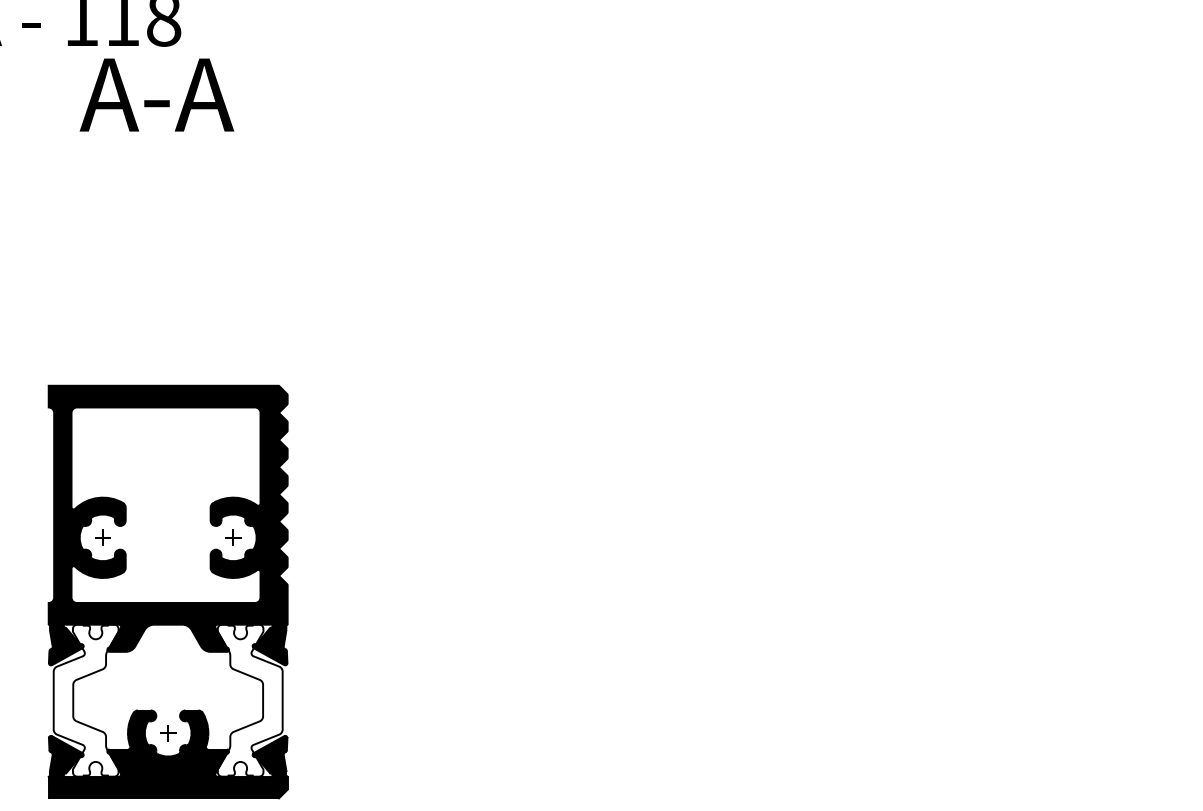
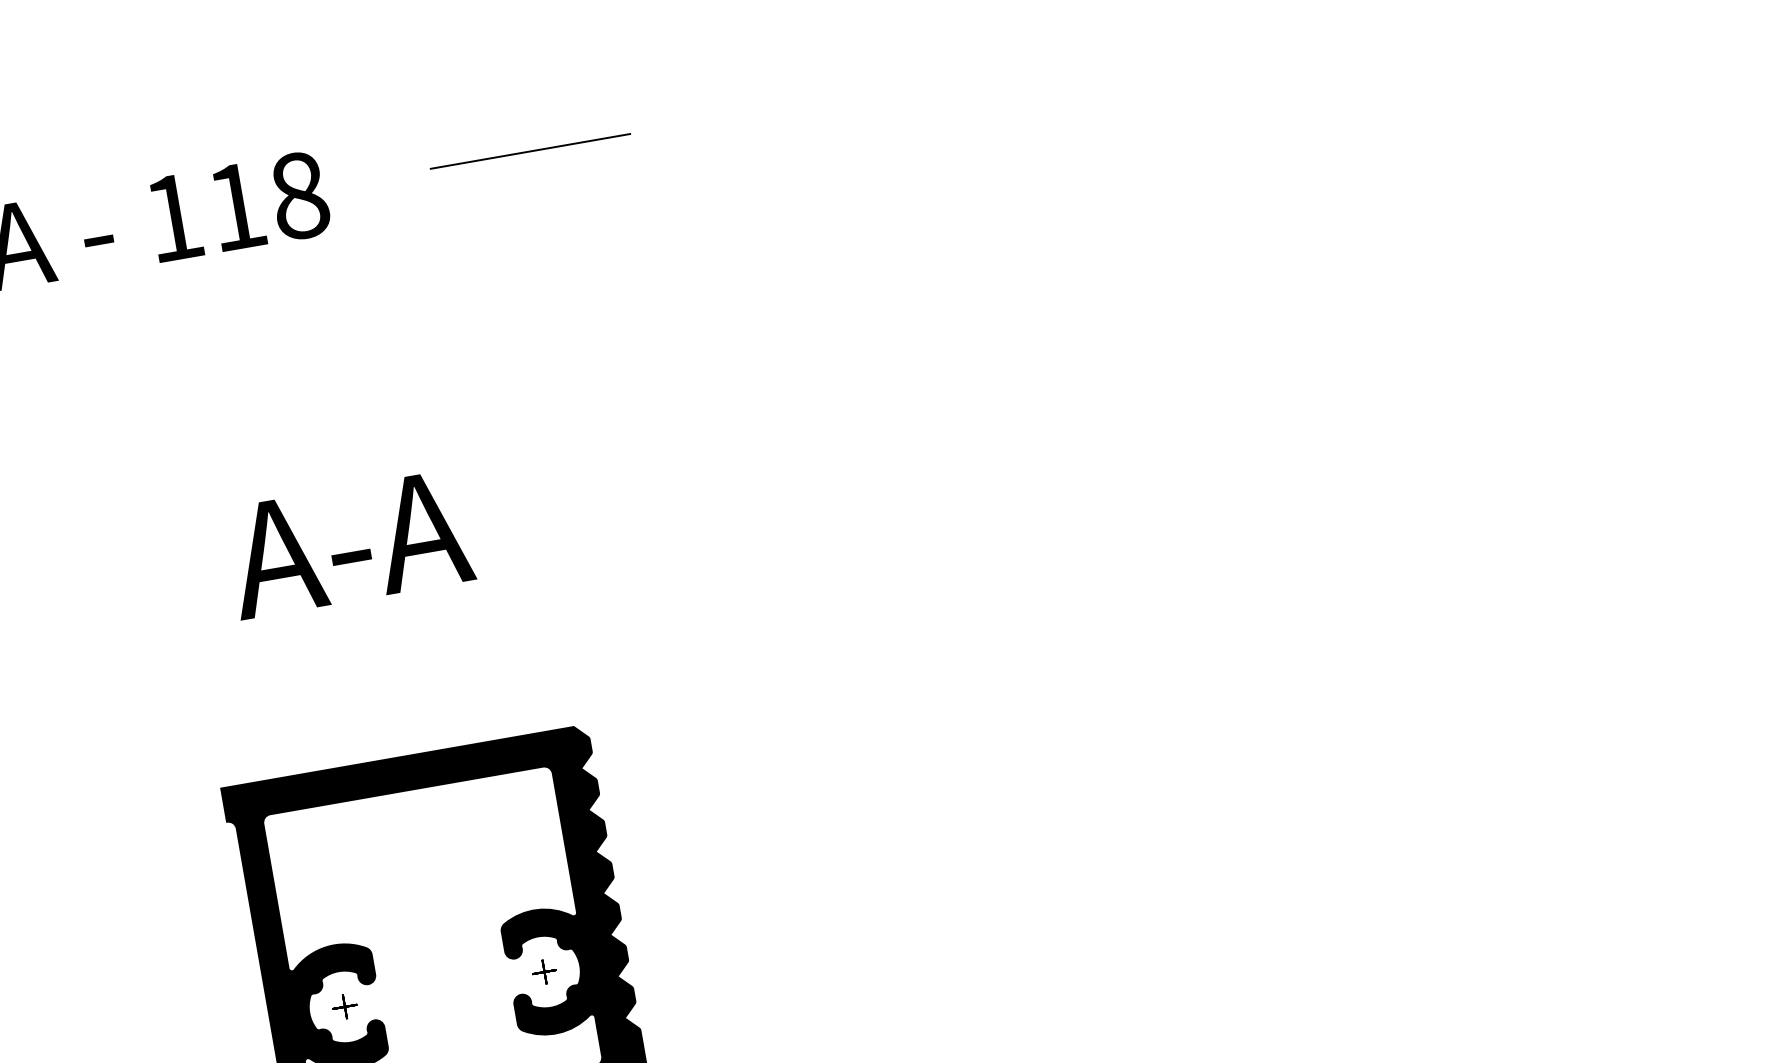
line: (315, 16) -> (531, 151), added
text: (156, 94) -> (348, 543), moved

